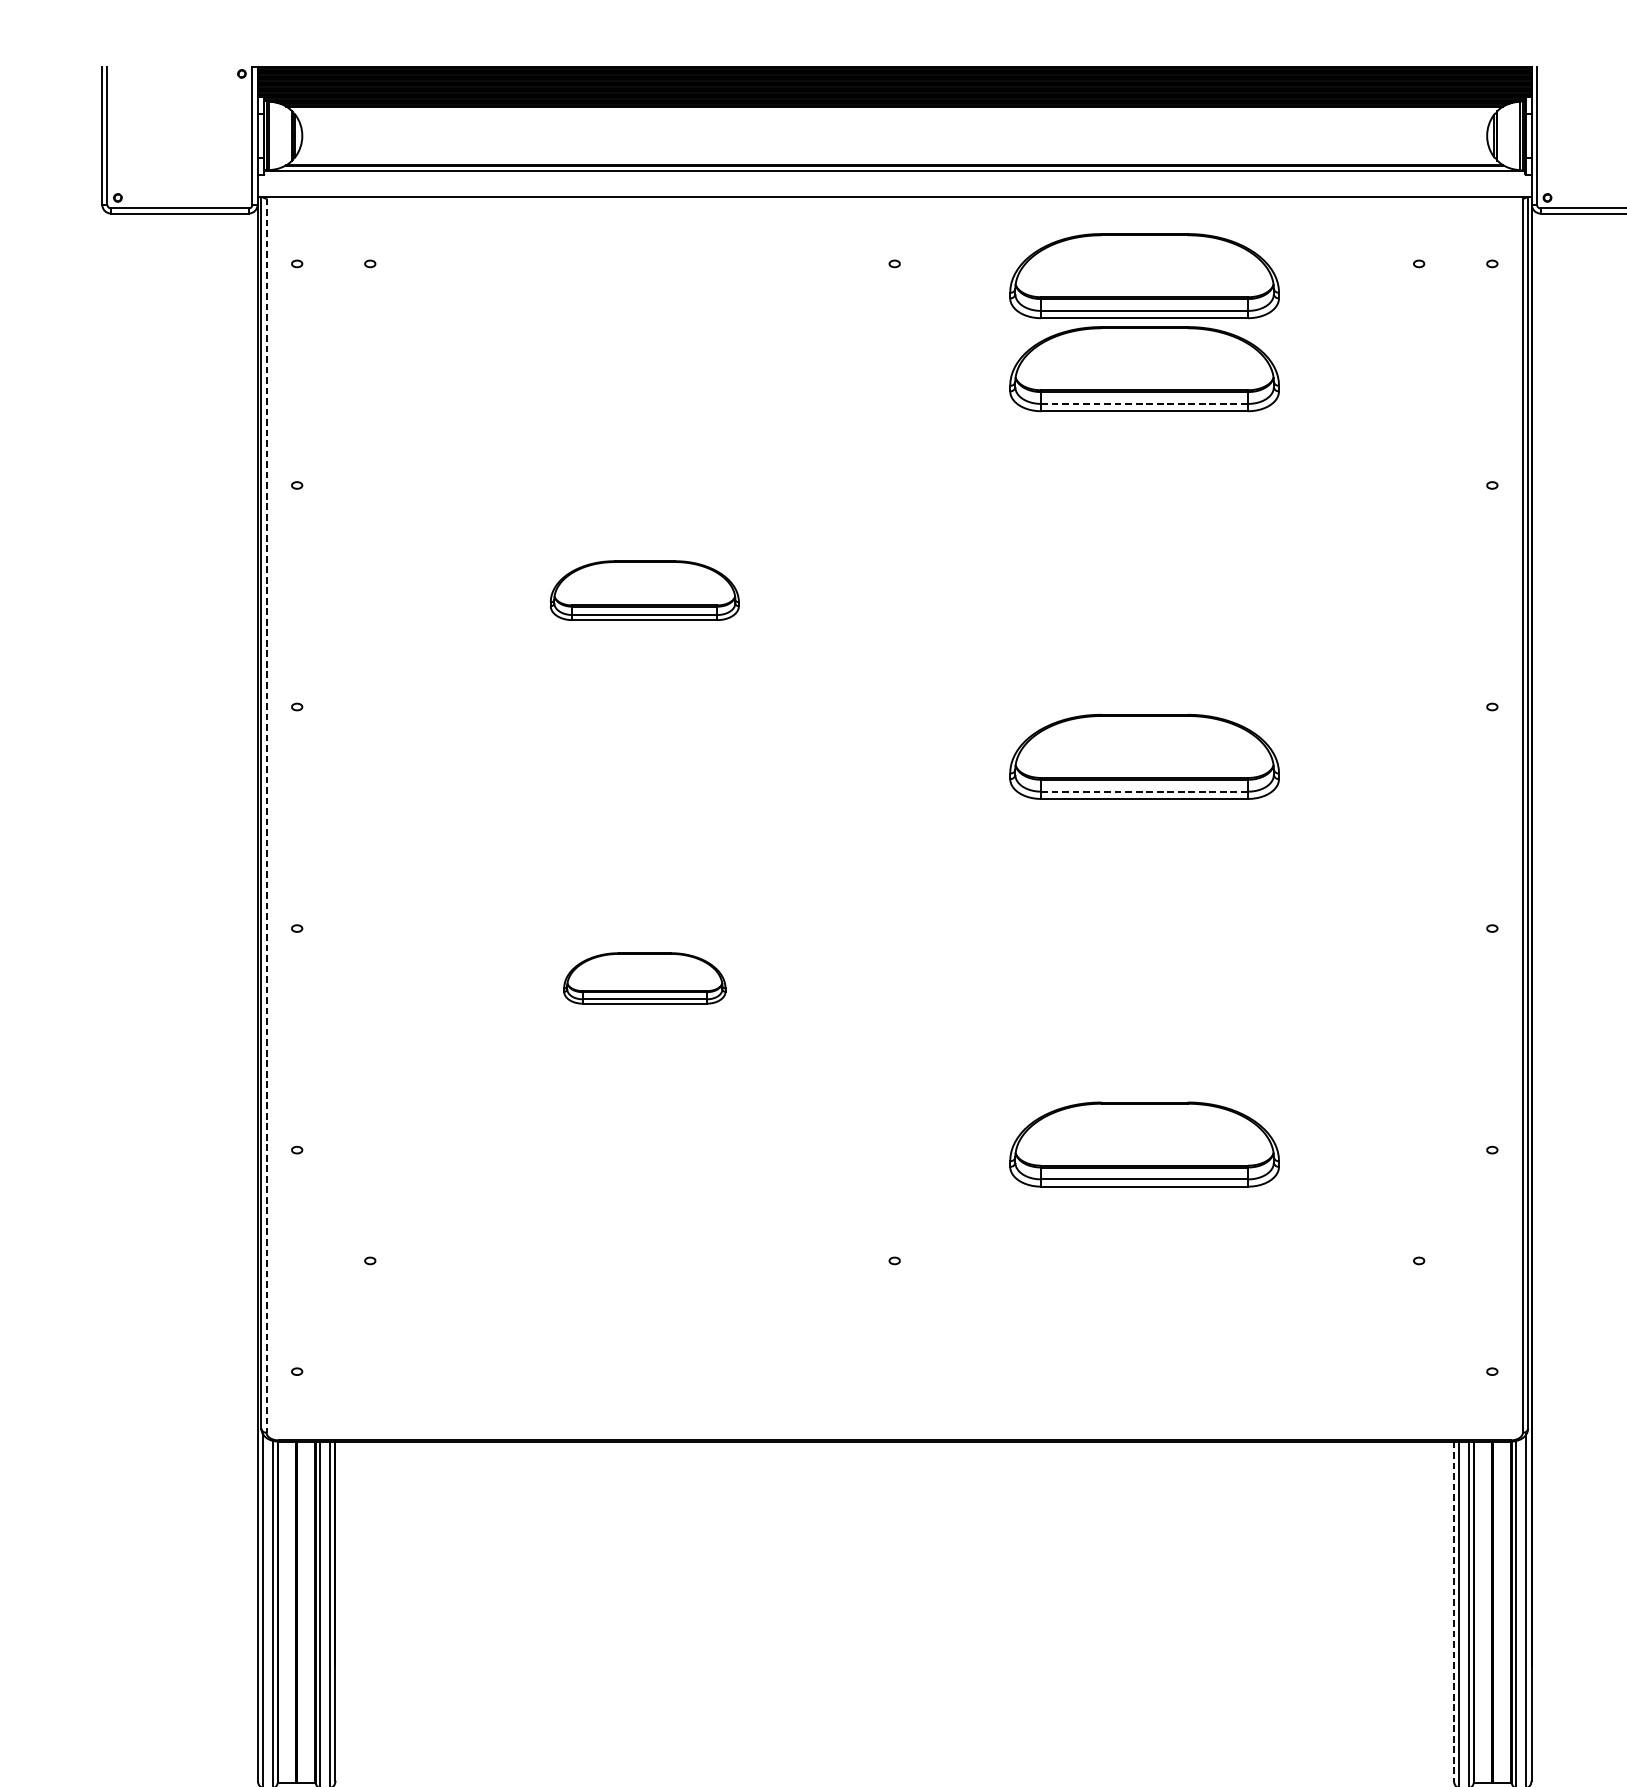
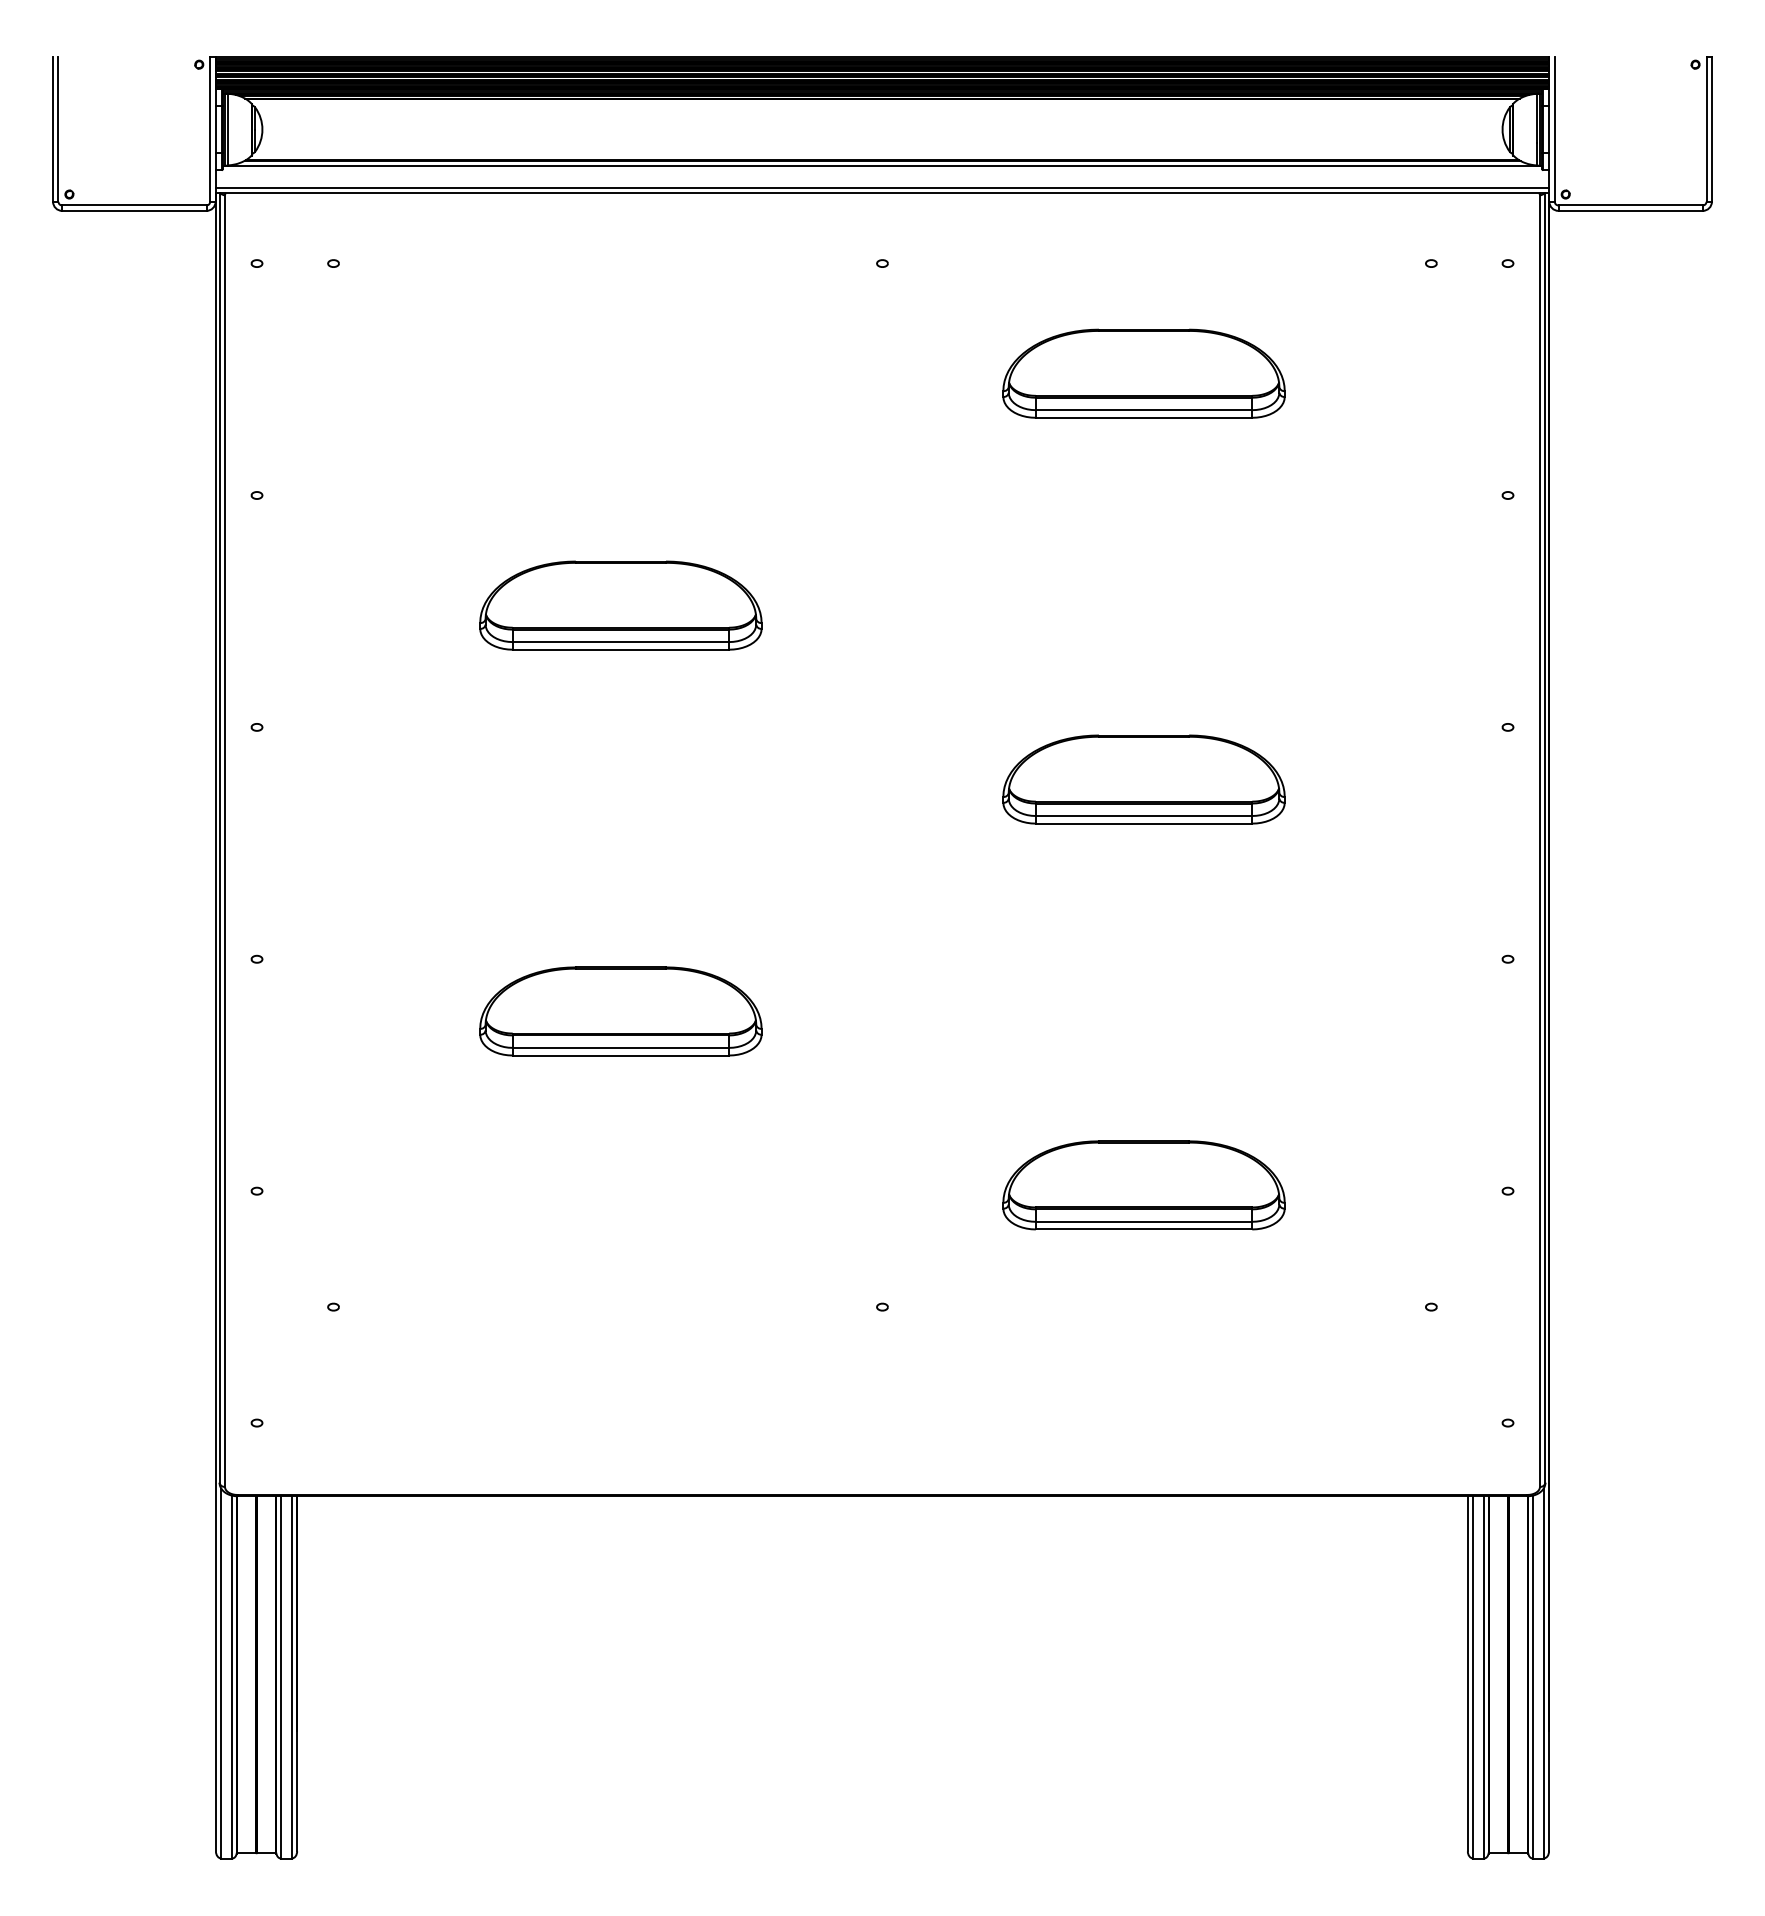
line: (894, 191) -> (882, 187), added
part: (1144, 276) -> (1143, 276), removed
line: (1145, 404) -> (1144, 410), dashed -> solid
part: (644, 590) -> (620, 605), size x1.43
line: (1145, 792) -> (1144, 816), dashed -> solid
line: (266, 816) -> (224, 841), dashed -> solid
part: (644, 978) -> (620, 1011), size x1.67
line: (1453, 1610) -> (1467, 1673), dashed -> solid

